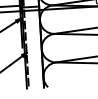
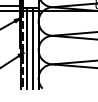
line: (35, 46) -> (32, 47), added
line: (30, 47) -> (27, 47), added

